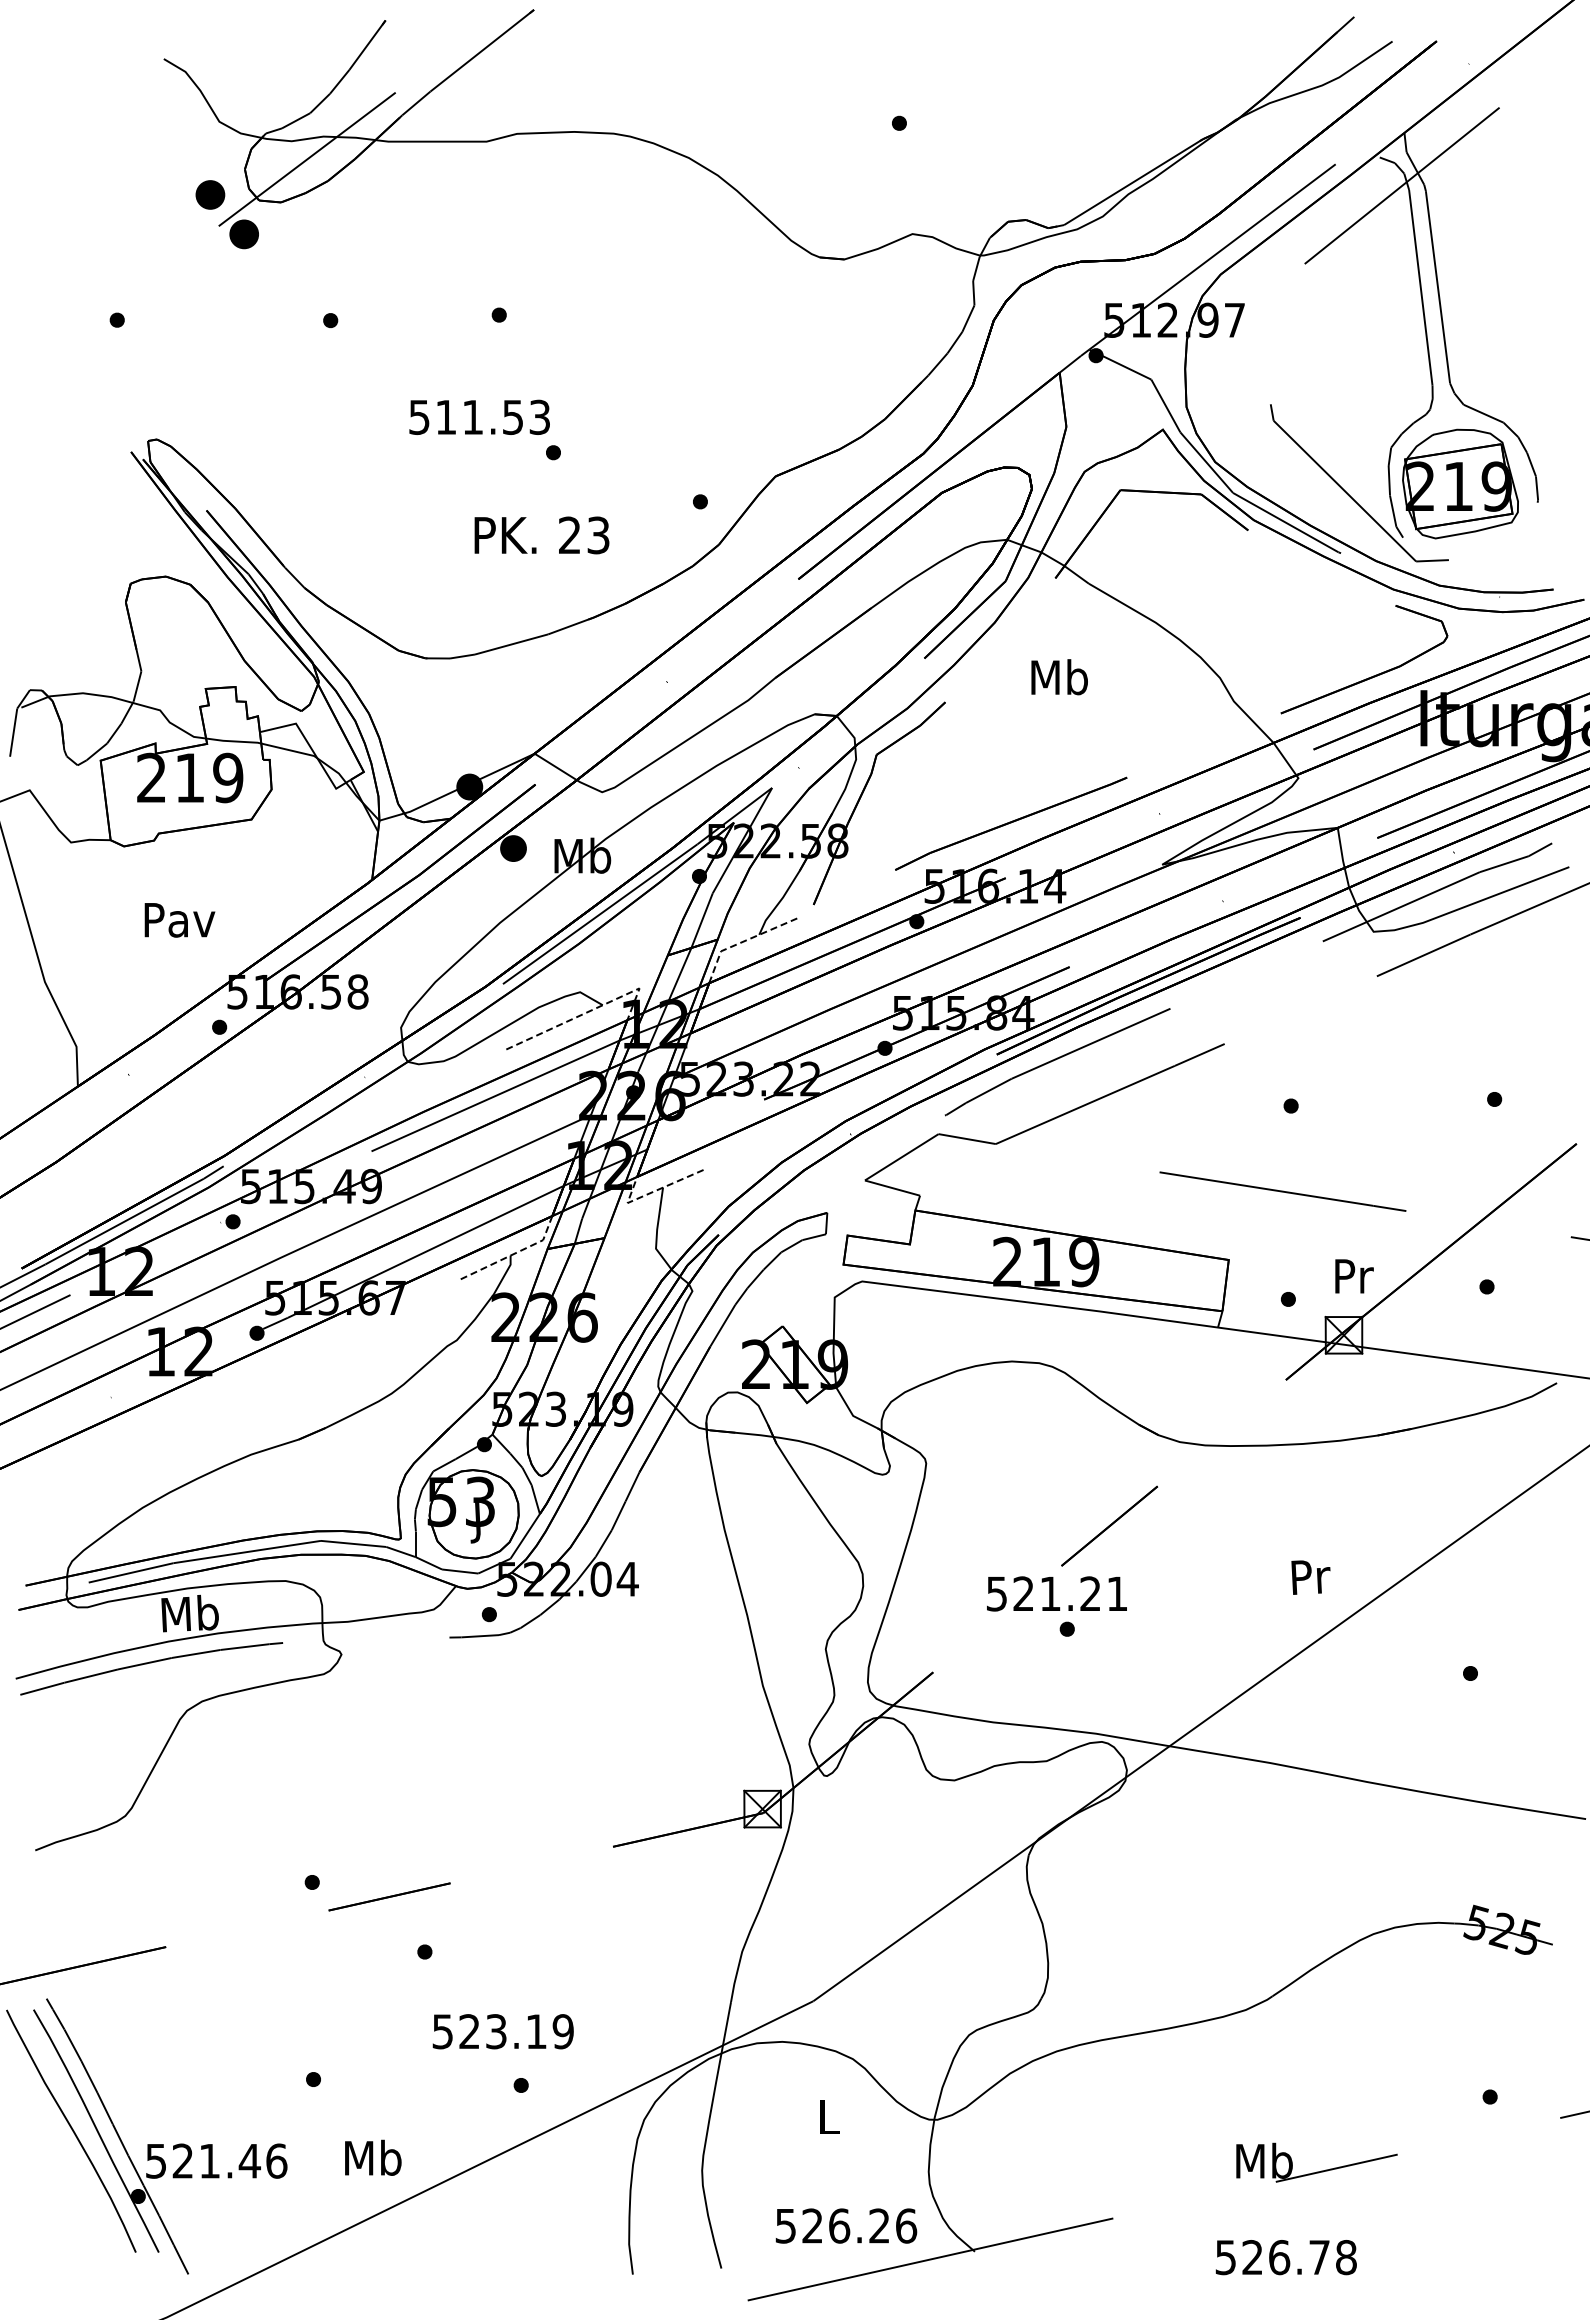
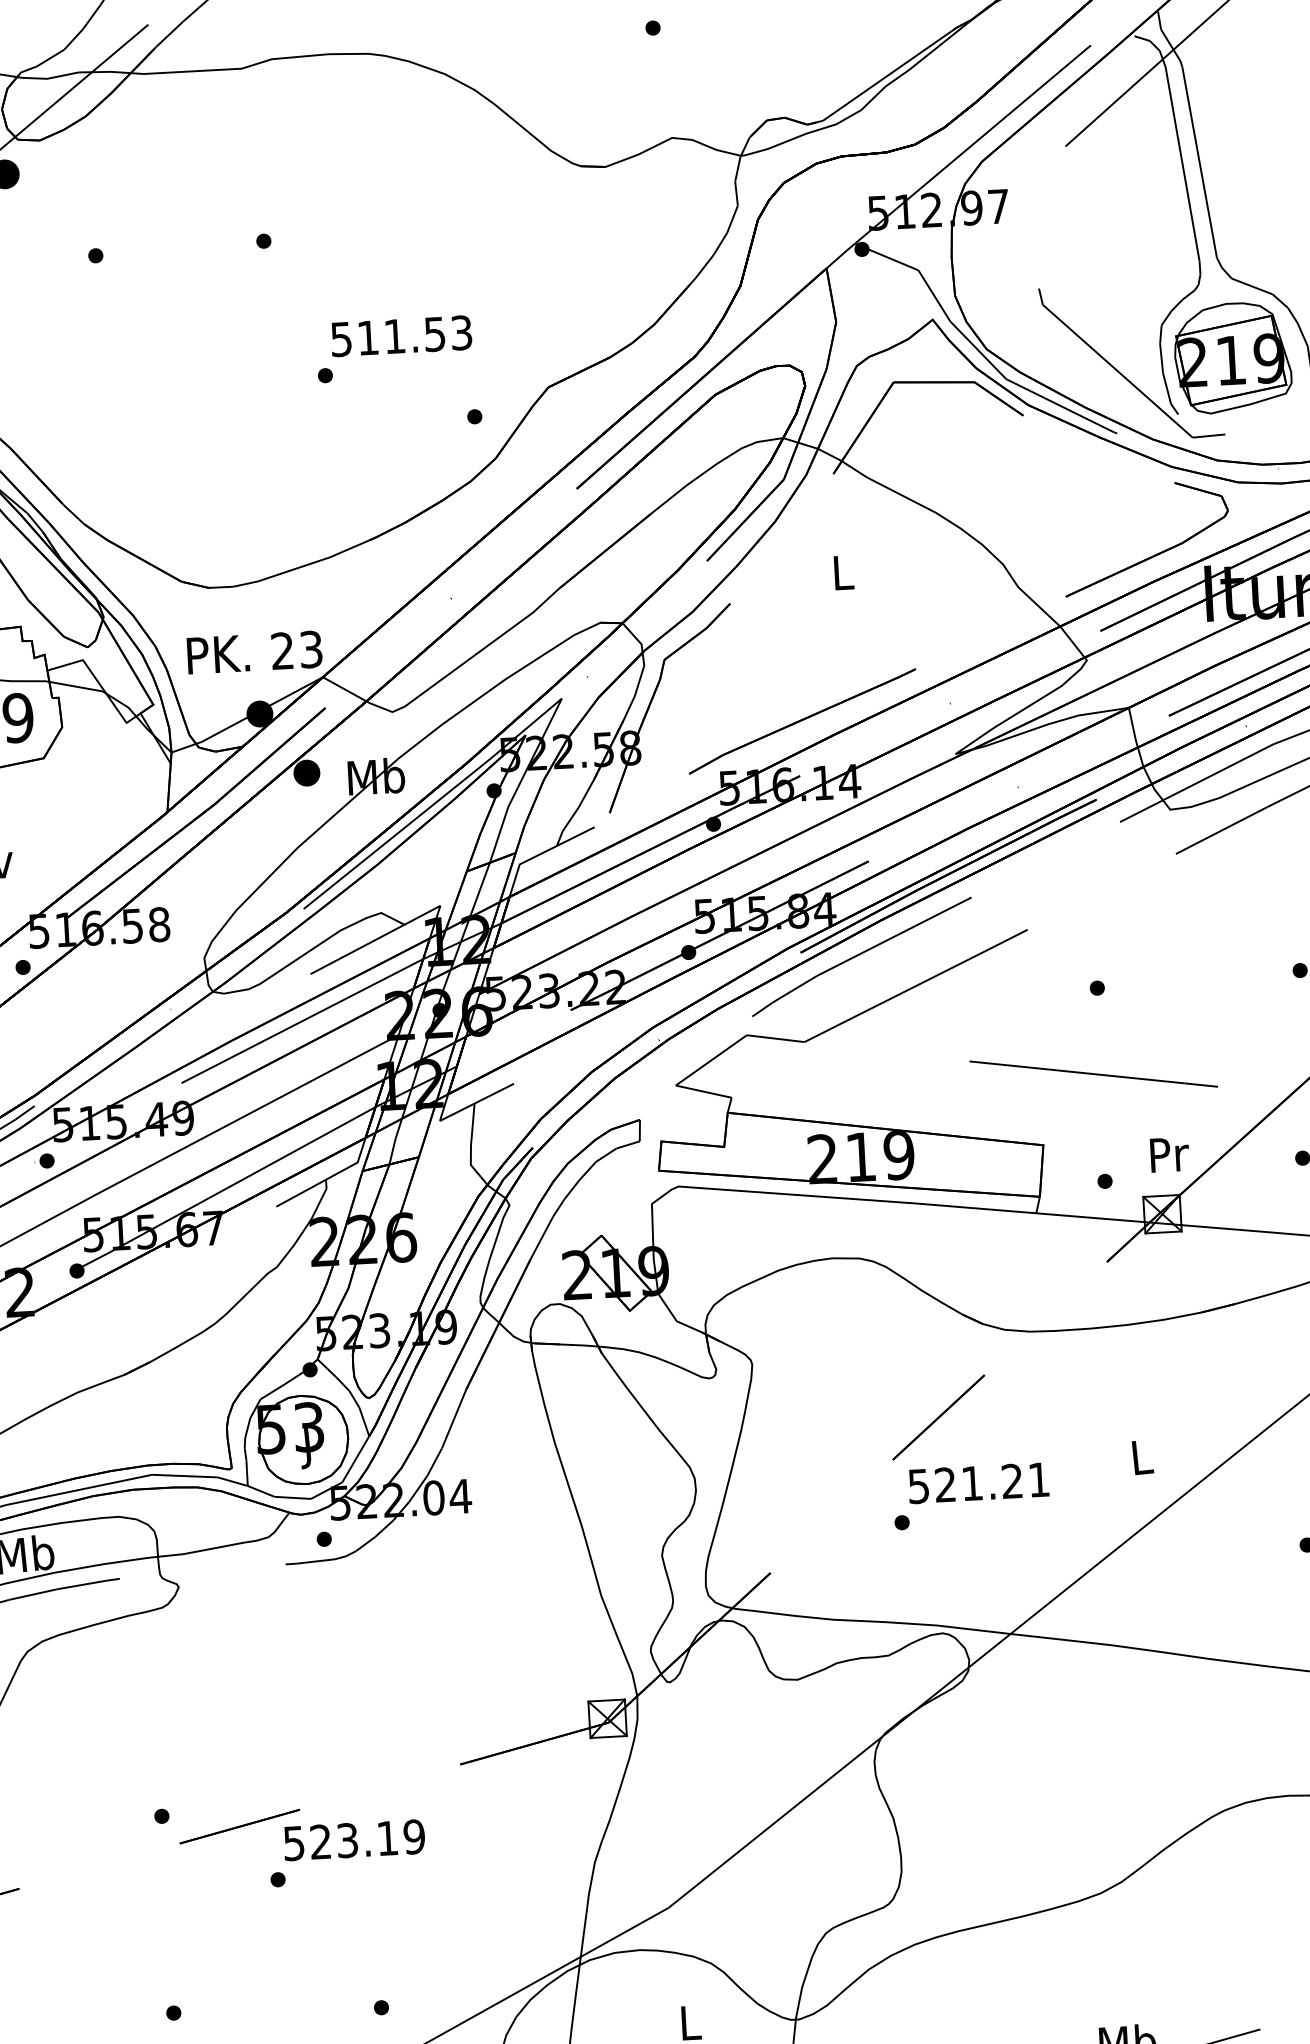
text: (479, 416) -> (401, 335), moved
text: (541, 535) -> (254, 652), moved
text: (1059, 677) -> (842, 572), Mb -> L
line: (743, 941) -> (541, 853), dashed -> solid
line: (589, 1011) -> (391, 931), dashed -> solid
line: (652, 1192) -> (464, 1109), dashed -> solid
line: (513, 1254) -> (328, 1178), dashed -> solid
text: (1310, 1577) -> (1142, 1457), Pr -> L
text: (1056, 1593) -> (978, 1482), moved
text: (502, 2031) -> (353, 1840), moved

